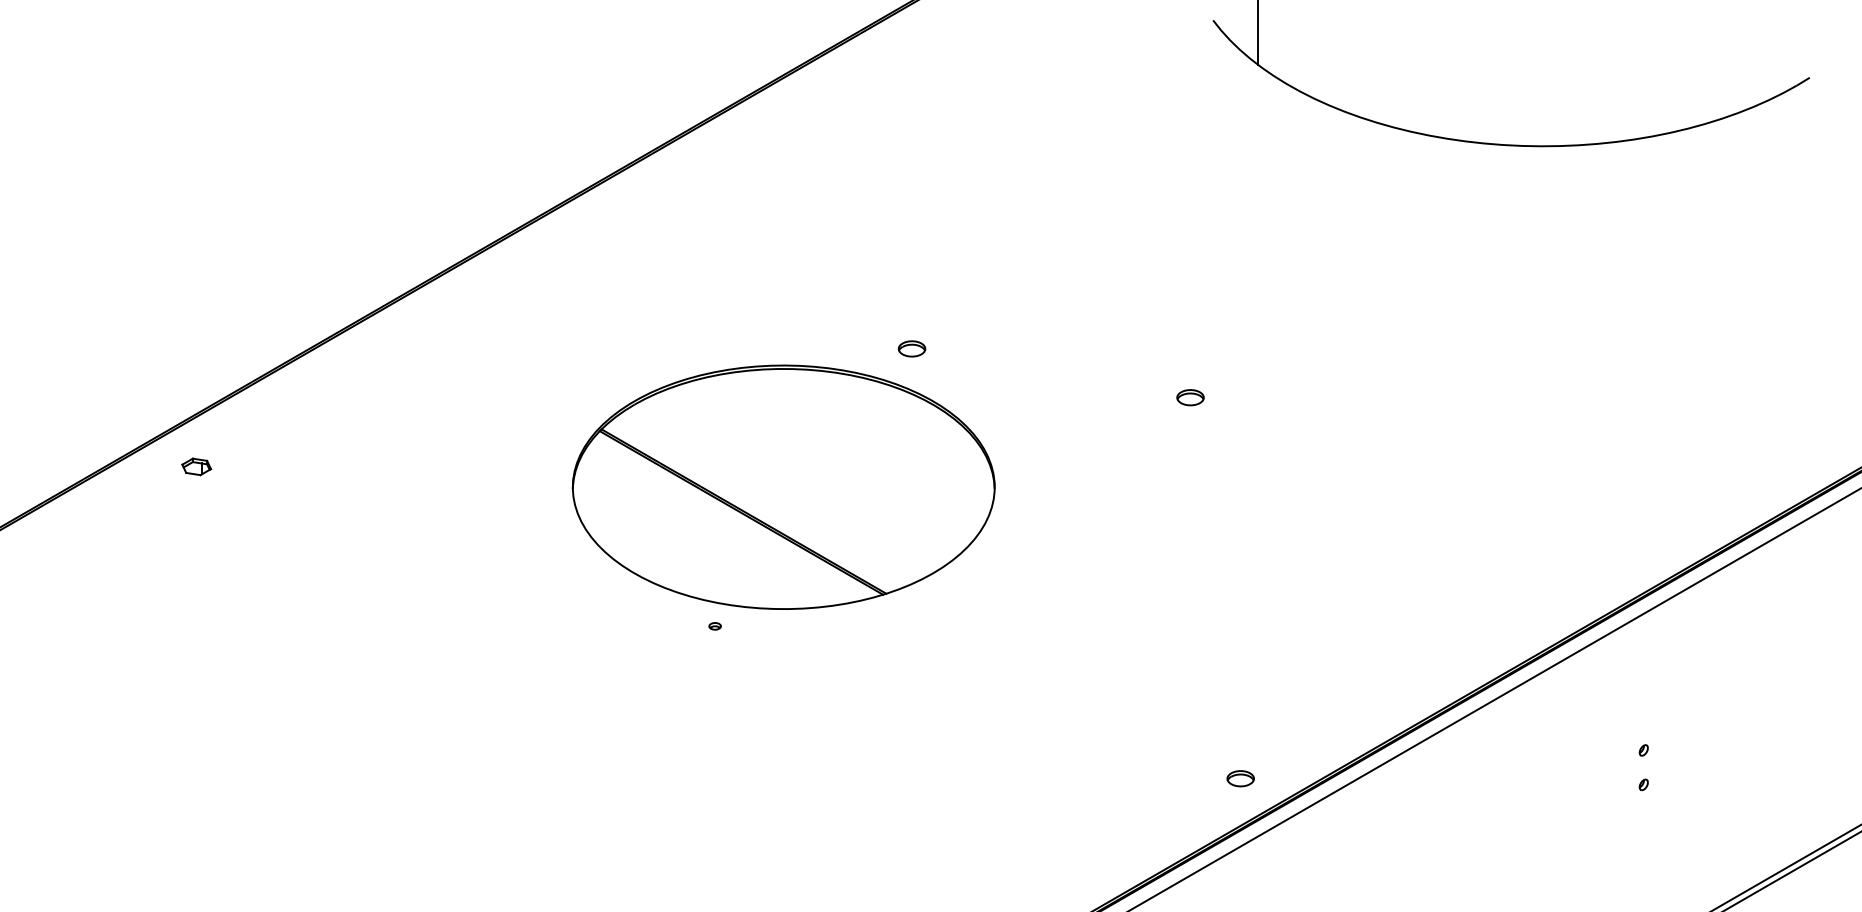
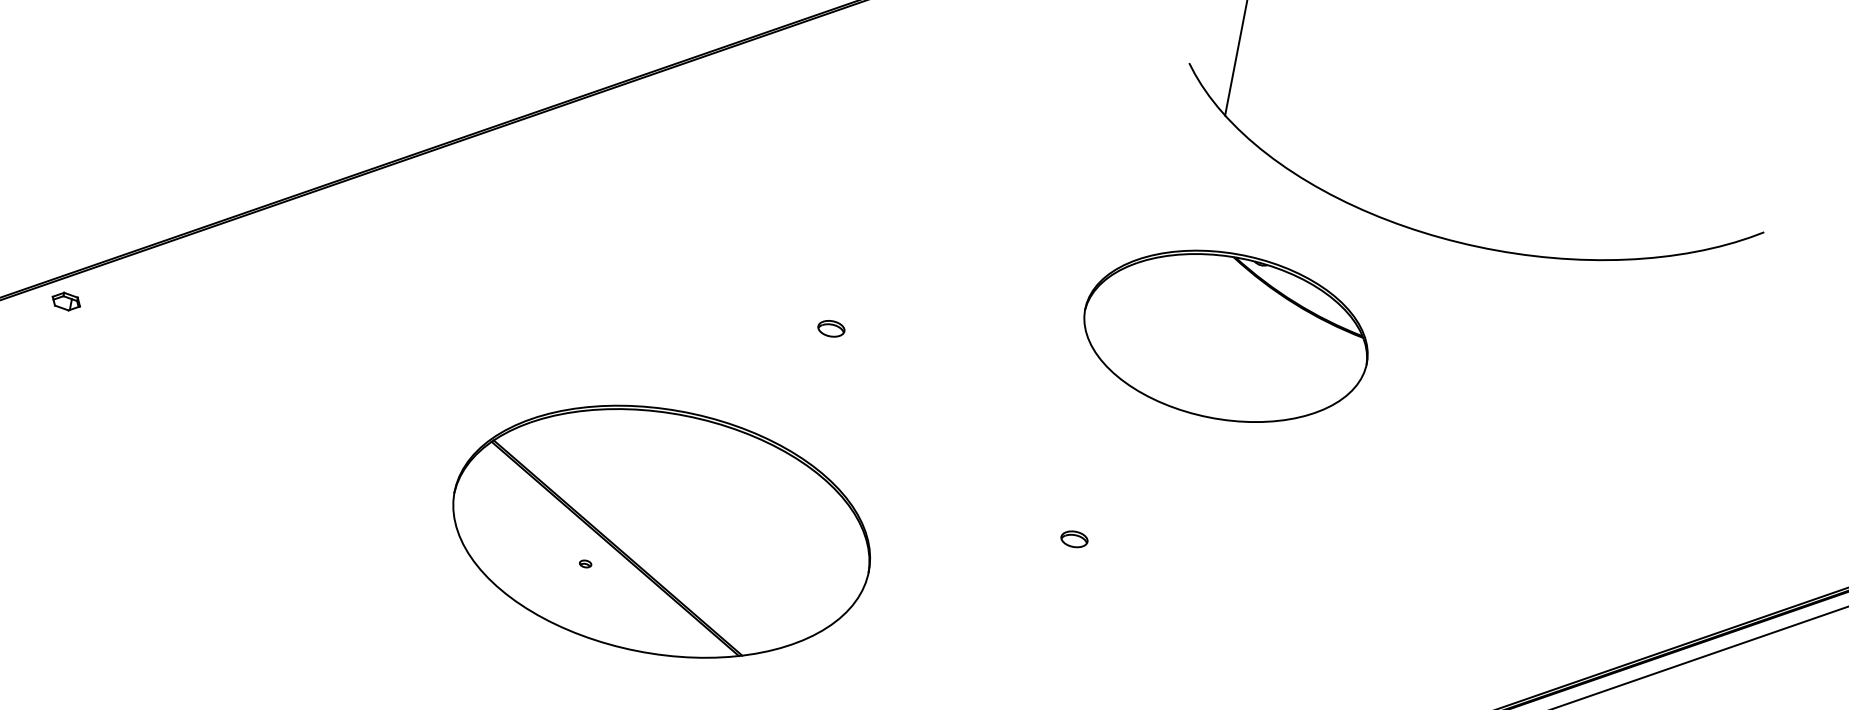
part: (1300, 281) -> (1225, 336), added
part: (1190, 397) -> (1074, 539), moved
part: (196, 466) -> (66, 301), moved
part: (783, 486) -> (661, 530), moved

